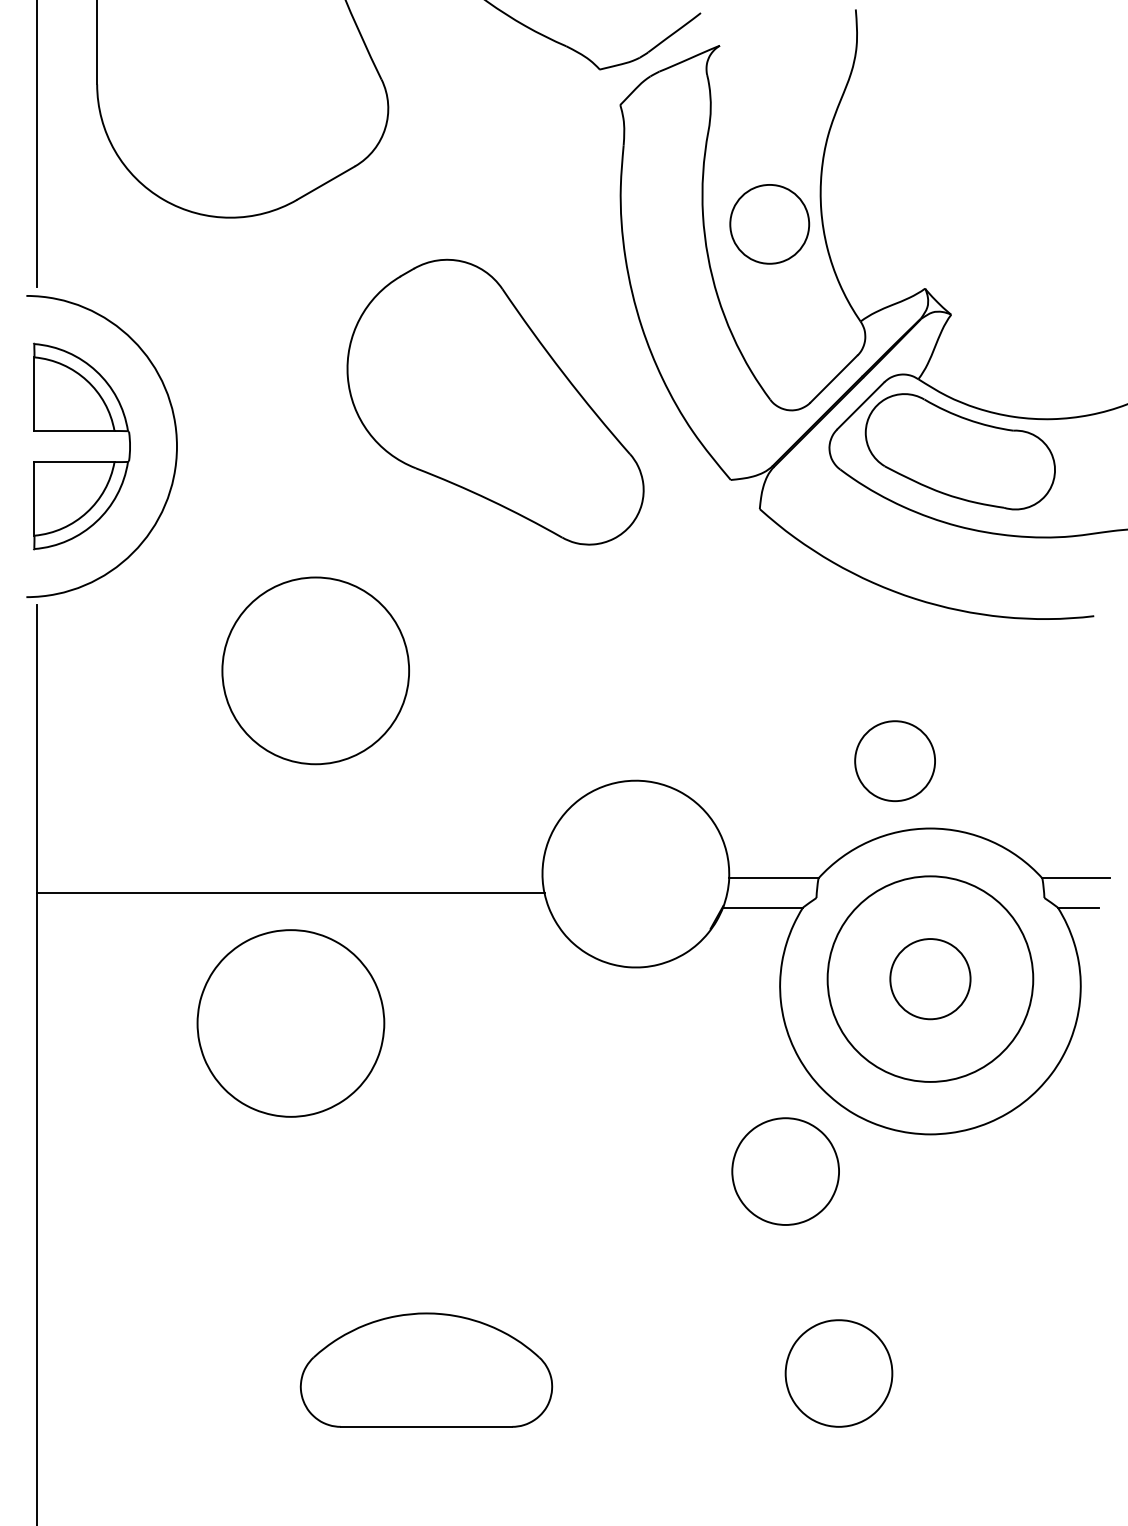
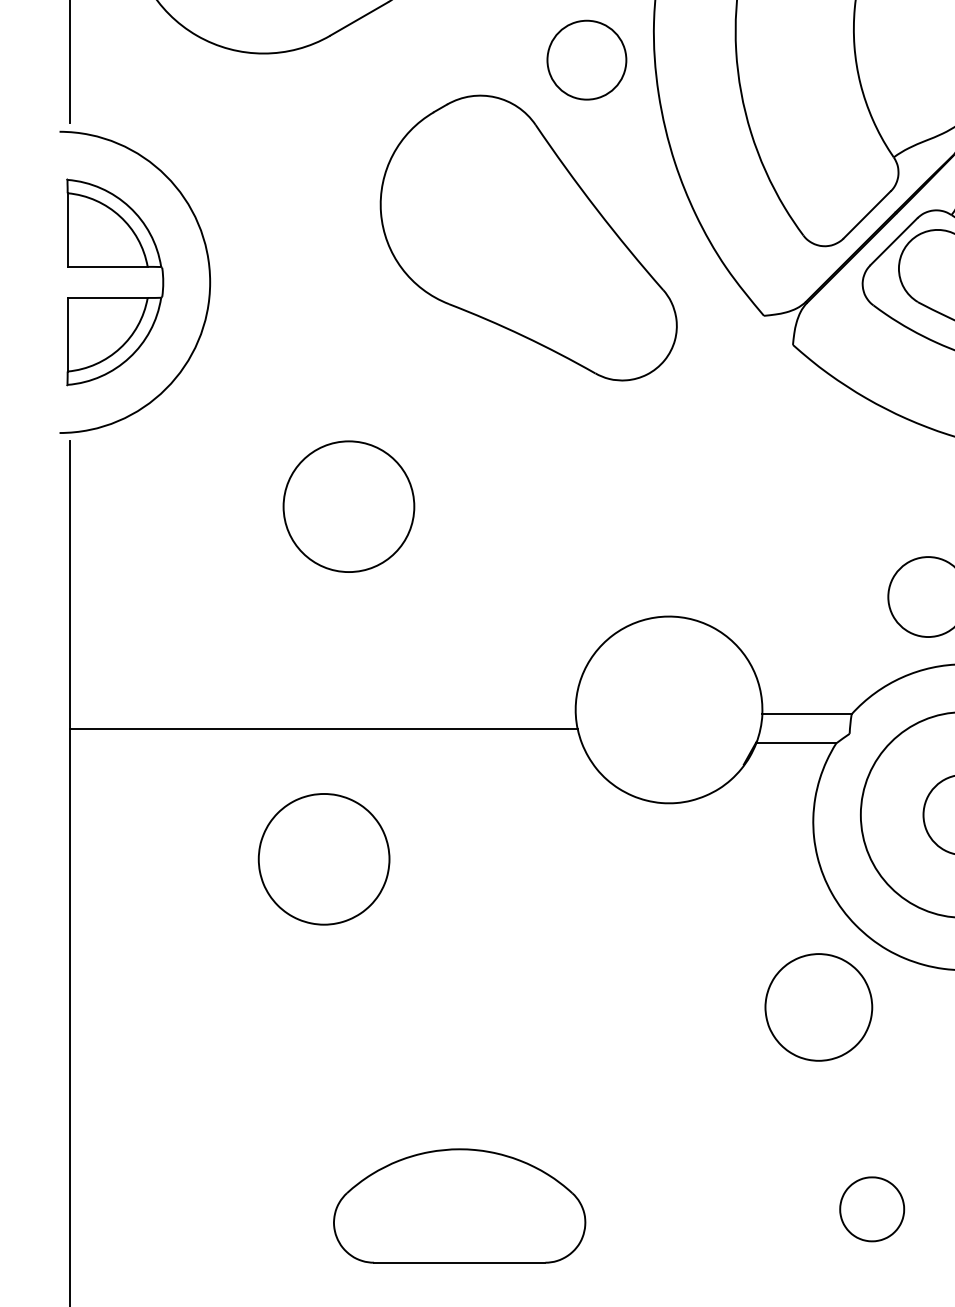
circle: (769, 224) -> (586, 60), moved
circle: (315, 670) -> (348, 506), size x0.7
part: (290, 1023) -> (323, 859), size x0.7
part: (838, 1373) -> (871, 1209), size x0.6

